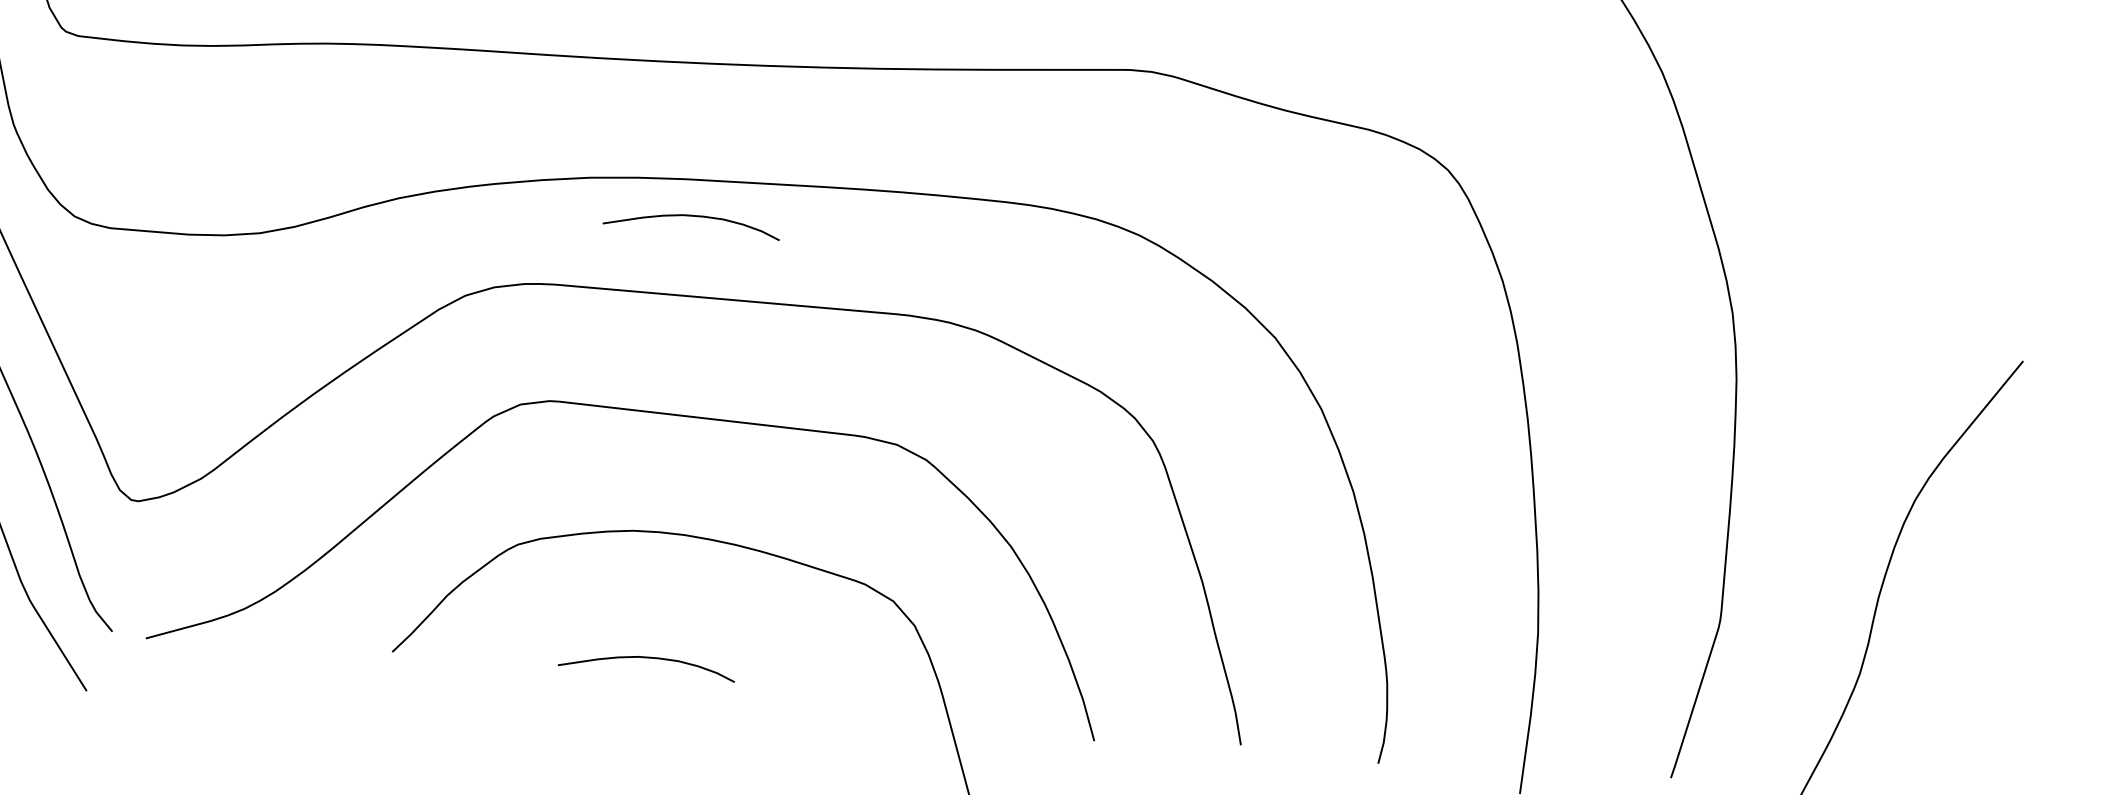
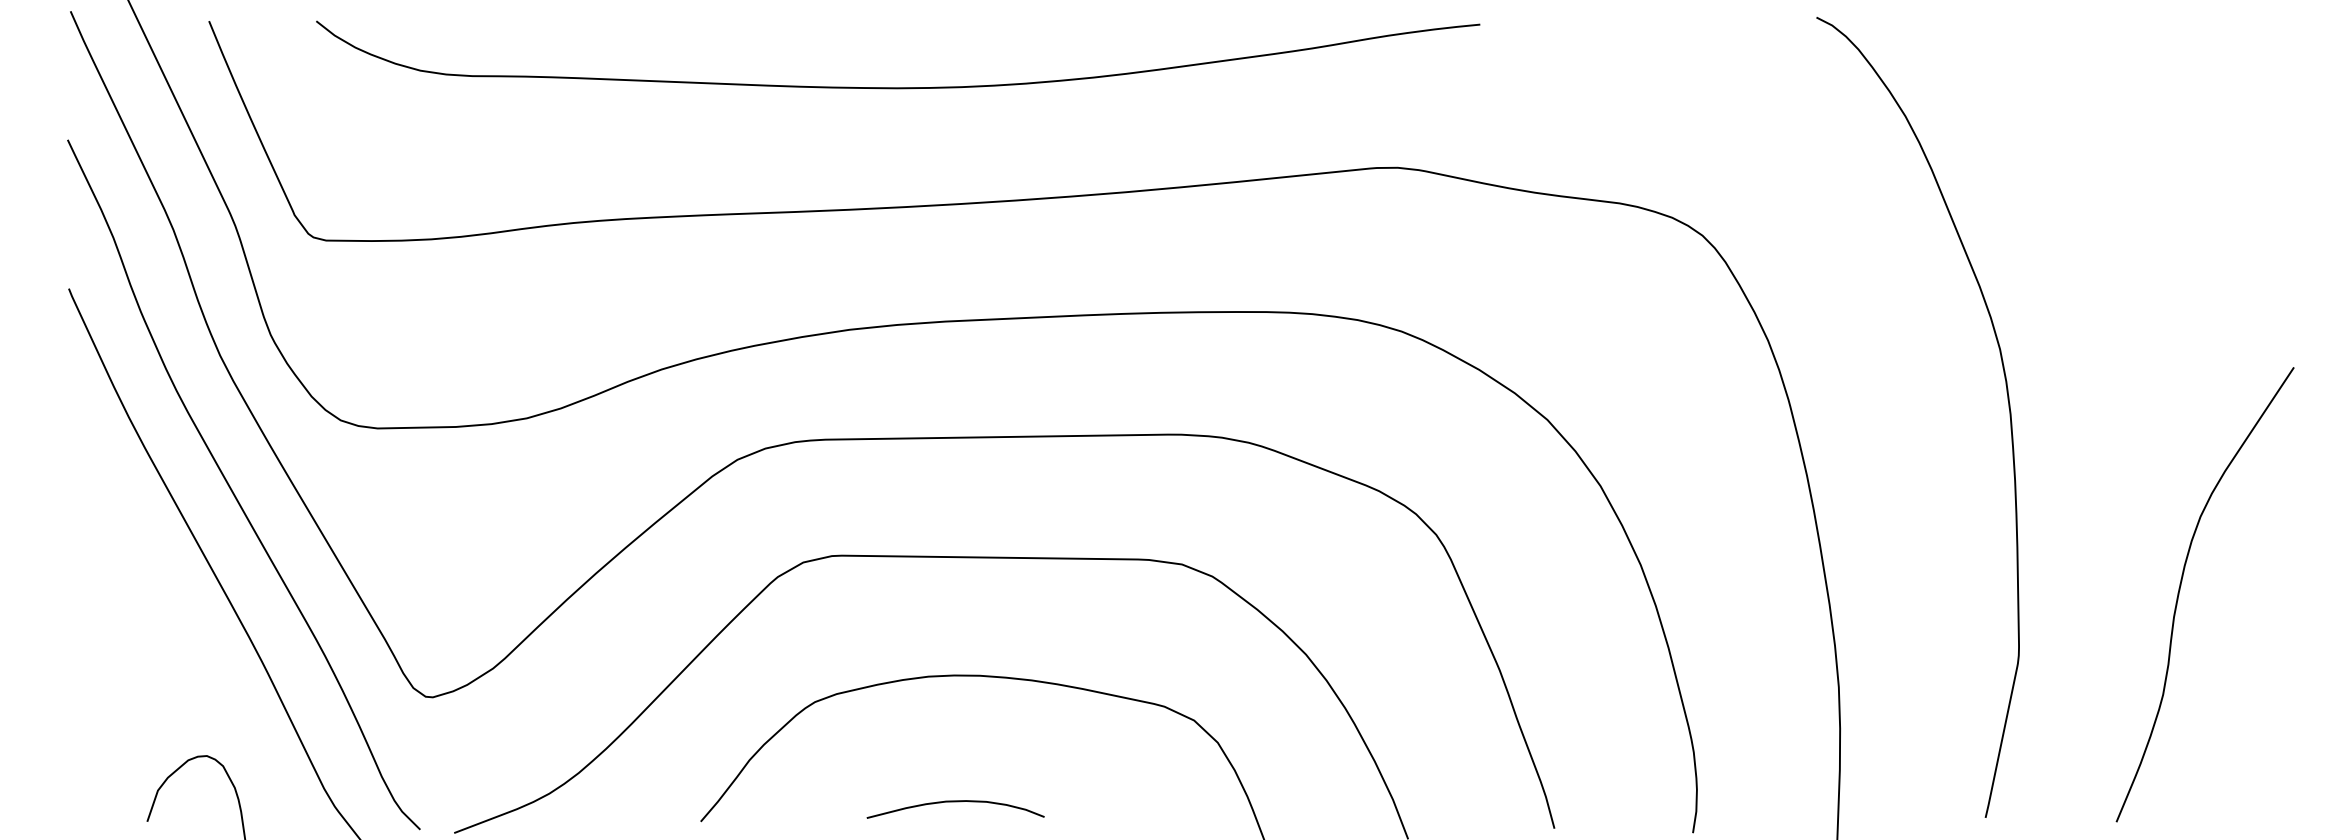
curve: (692, 216) -> (955, 358), removed

